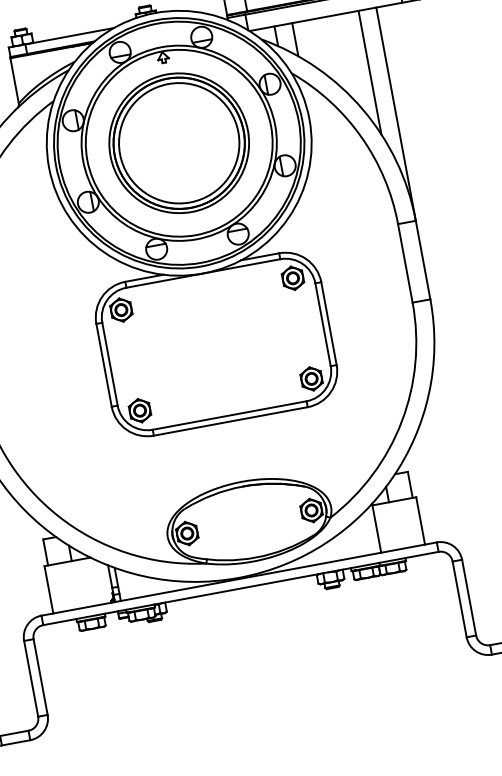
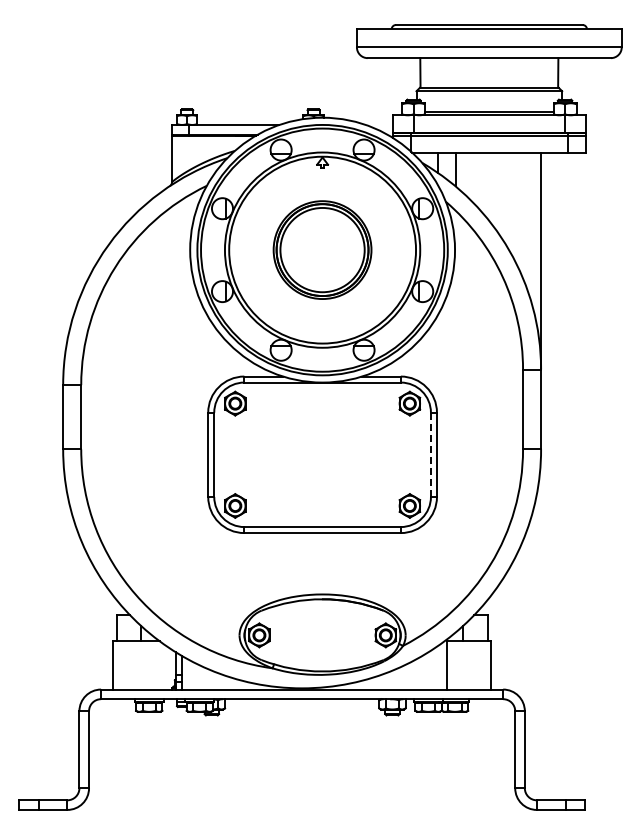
line: (370, 72) -> (523, 215), removed
part: (179, 142) -> (322, 249), size x0.7
line: (322, 325) -> (430, 455), solid -> dashed

